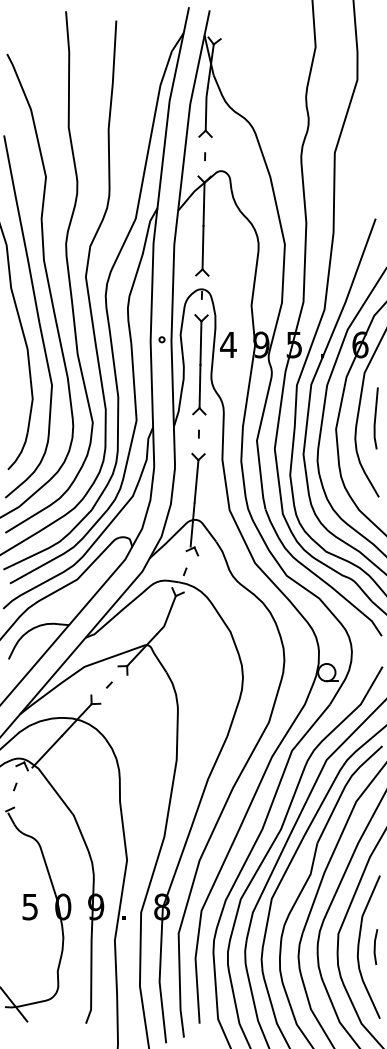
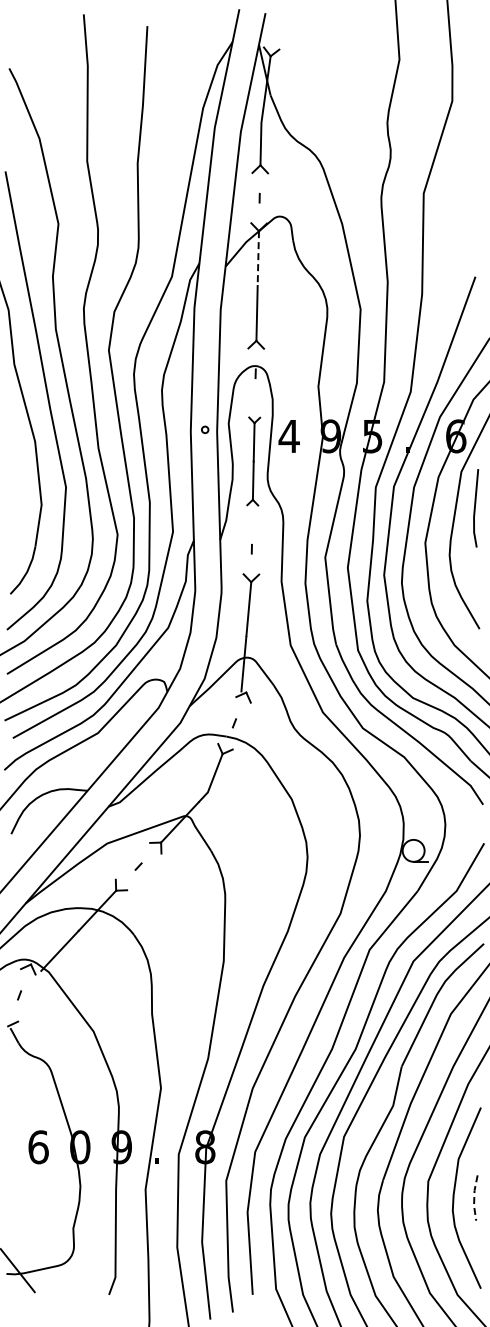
line: (204, 205) -> (258, 259), solid -> dashed
part: (200, 364) -> (253, 461), size x0.7
line: (375, 418) -> (475, 508), moved
text: (30, 907) -> (38, 1147), 5 -> 6
line: (374, 947) -> (474, 1198), solid -> dashed

